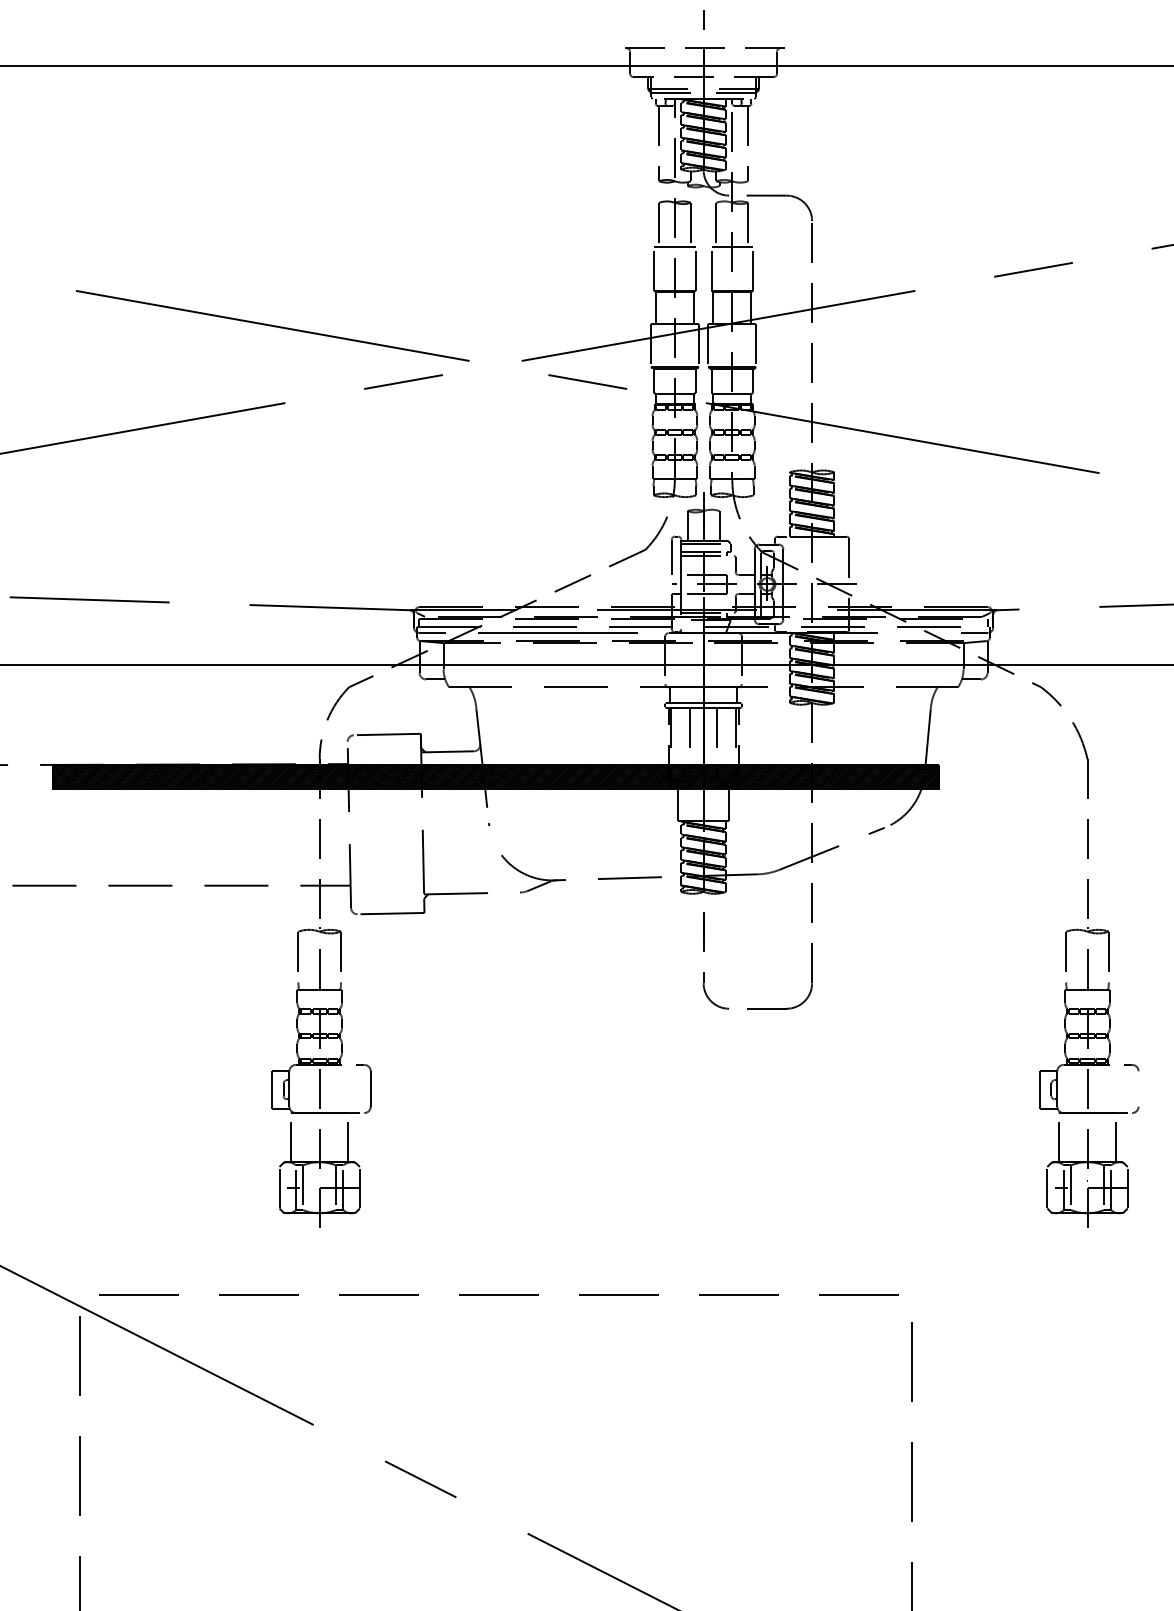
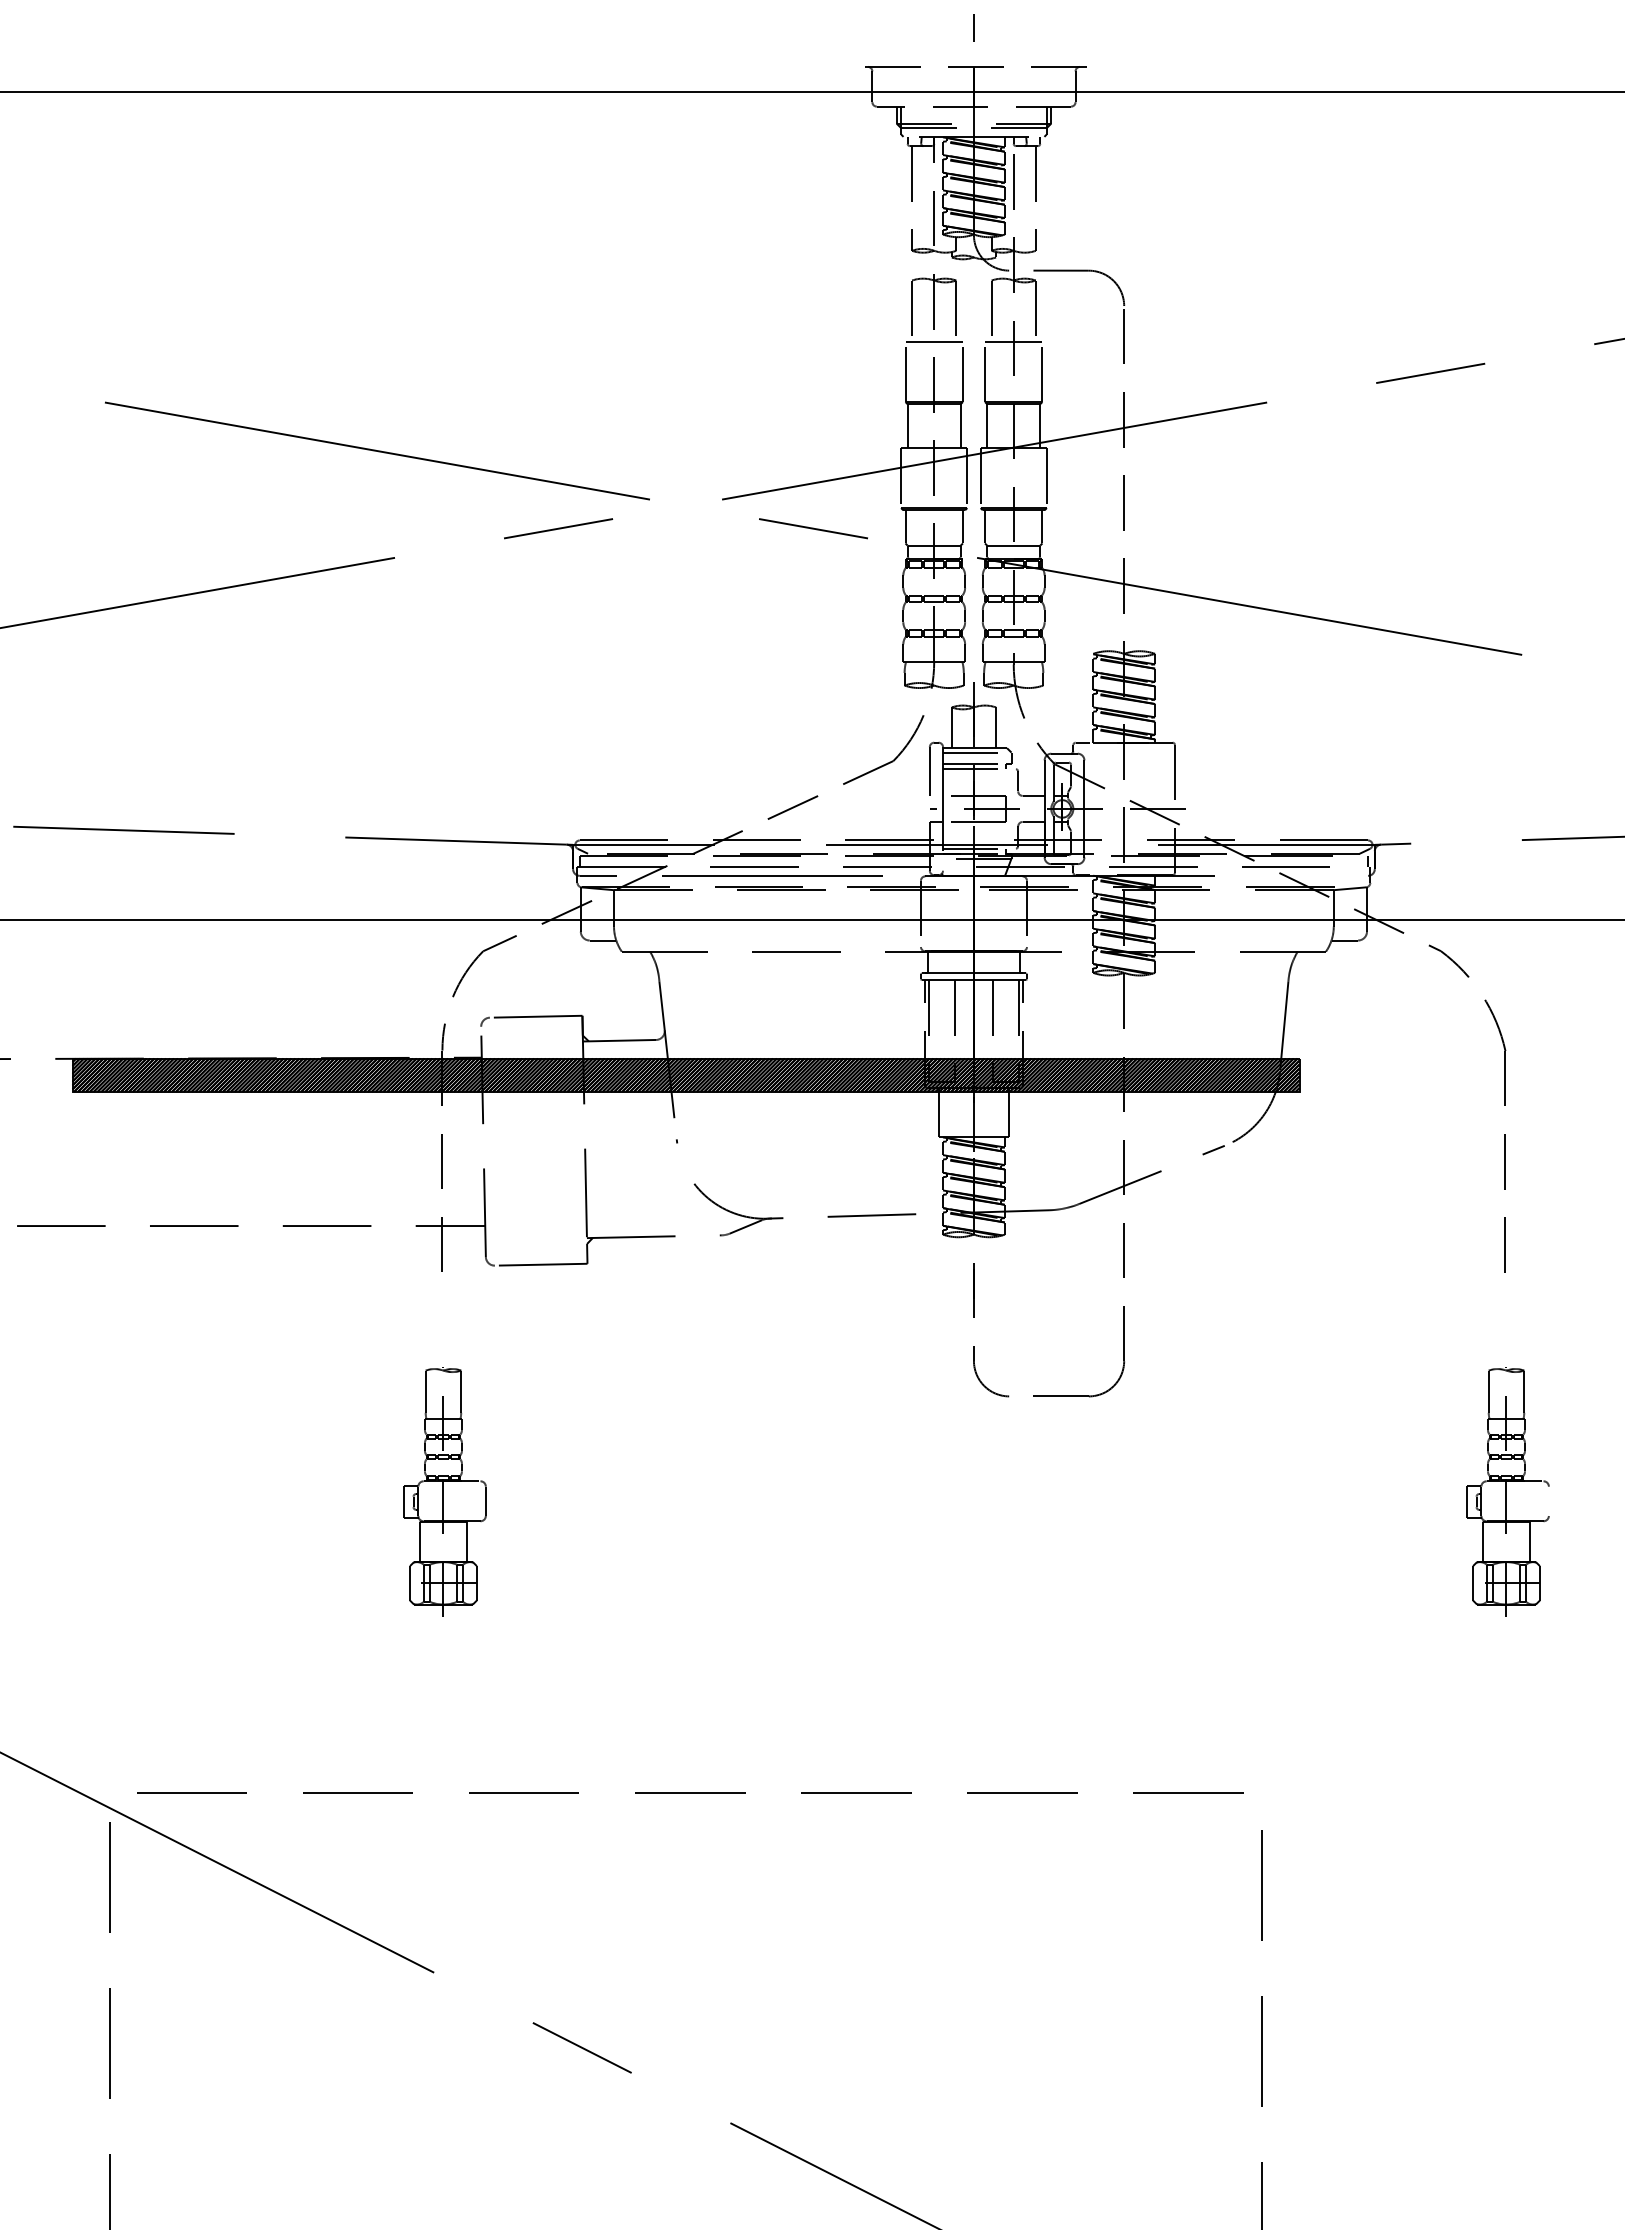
line: (974, 632) -> (1349, 875), removed
part: (321, 1077) -> (444, 1491), size x0.6
part: (1088, 1077) -> (1507, 1491), size x0.6

